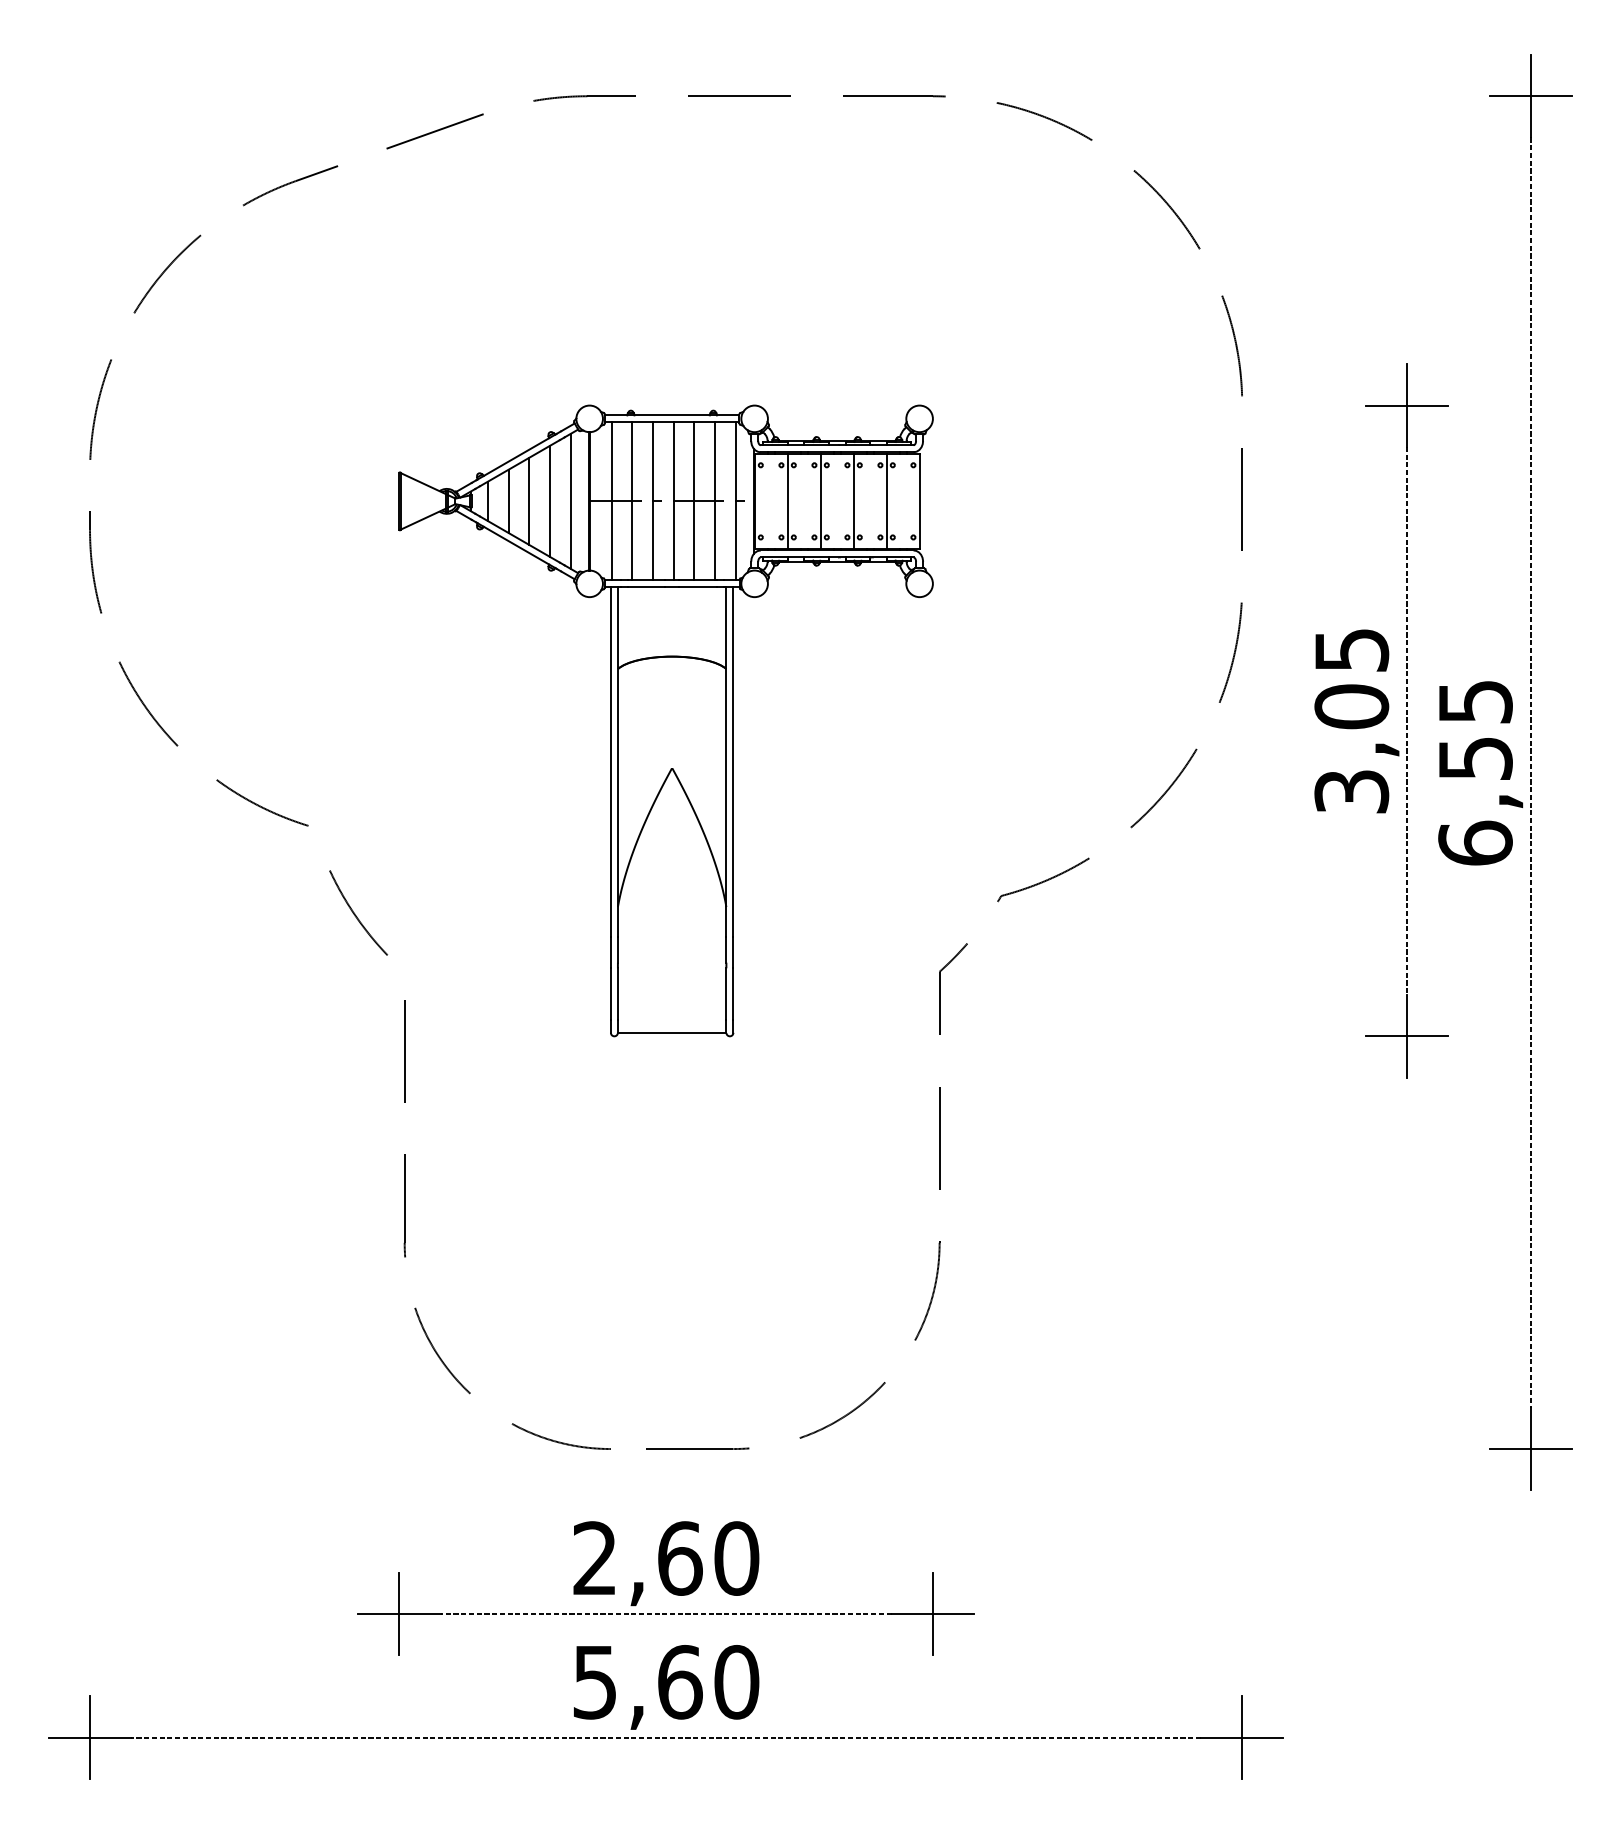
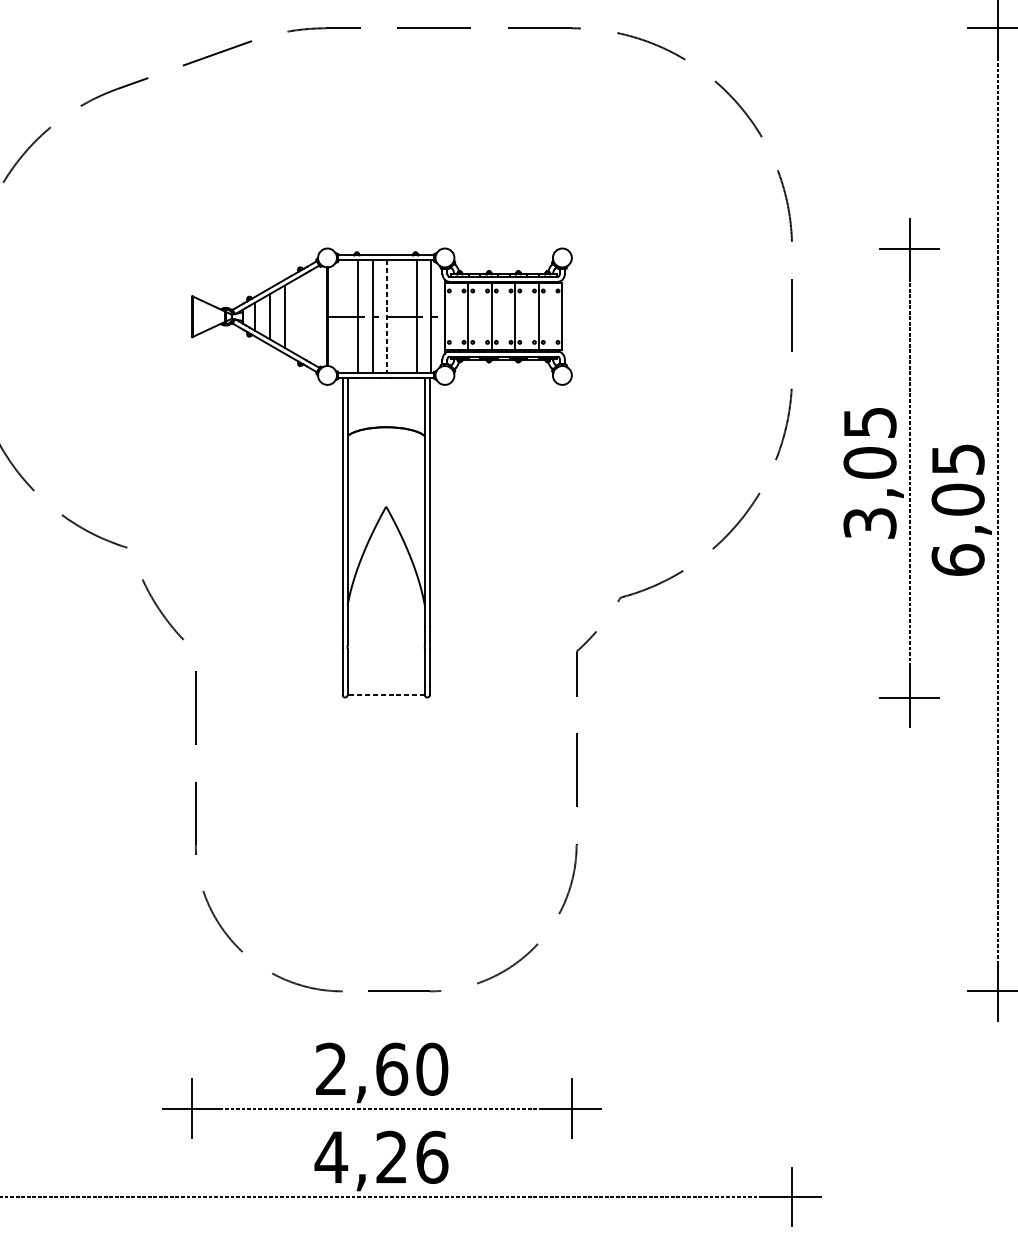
line: (549, 500) -> (298, 316), removed
line: (570, 500) -> (313, 316), removed
line: (611, 501) -> (343, 316), removed
line: (673, 501) -> (387, 316), solid -> dashed
line: (694, 501) -> (402, 316), removed
text: (1475, 758) -> (958, 499), 6,55 -> 6,05
line: (671, 1033) -> (385, 695), solid -> dashed
text: (665, 1681) -> (381, 1156), 5,60 -> 4,26

